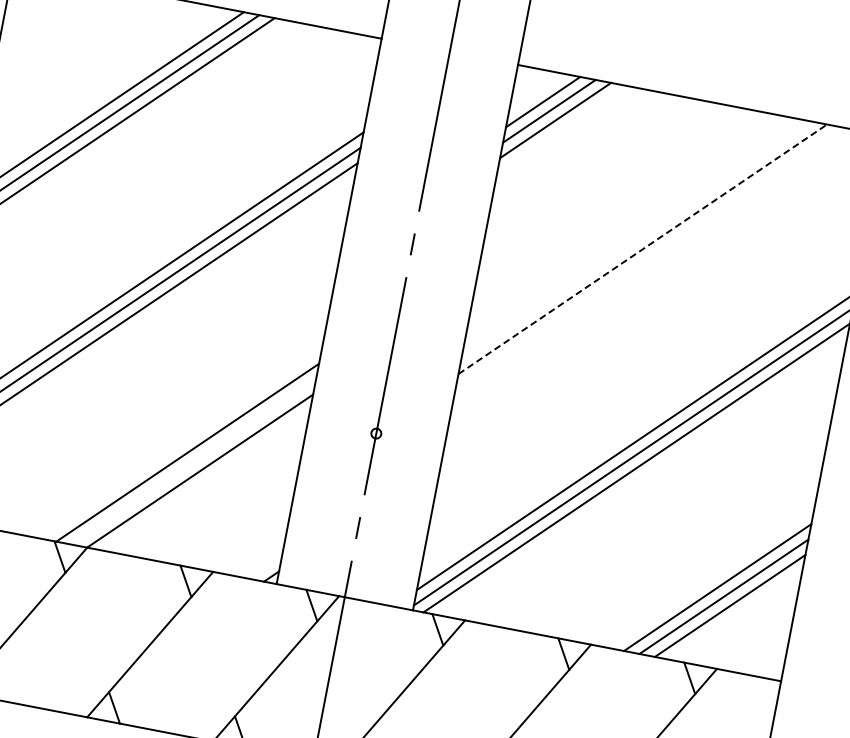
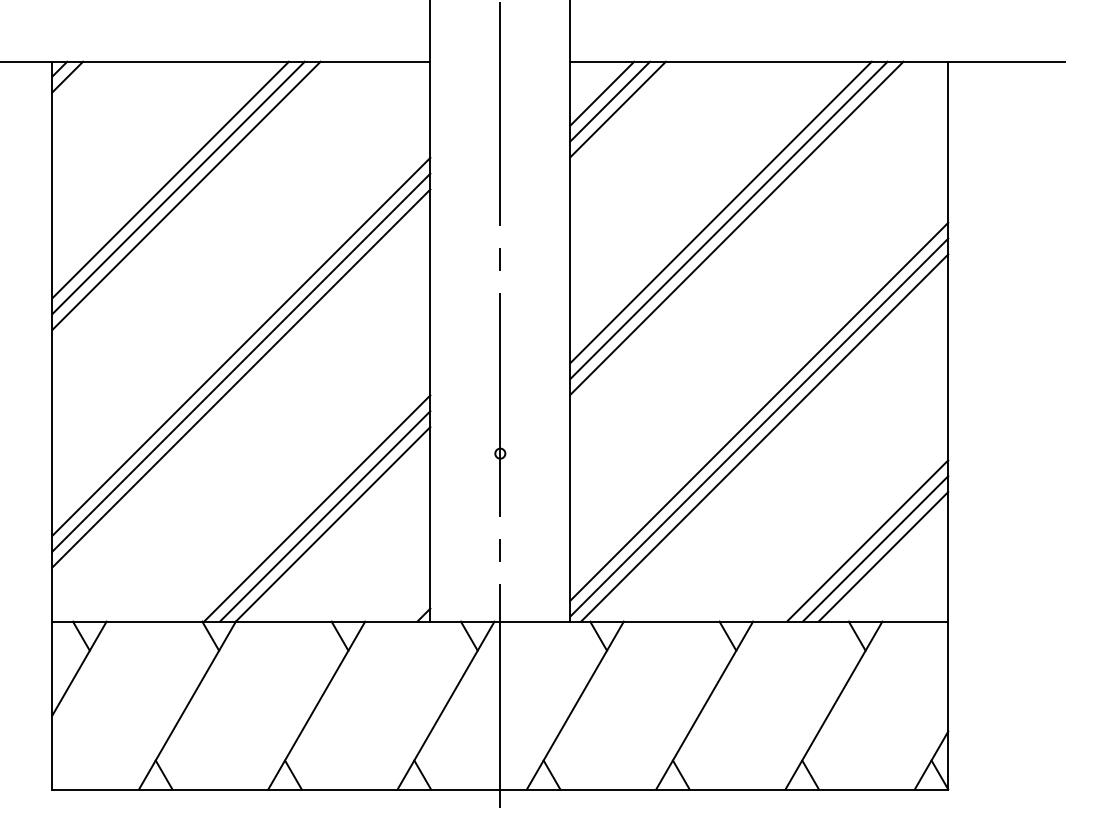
line: (636, 240) -> (720, 212), added
line: (643, 249) -> (729, 220), dashed -> solid
line: (648, 257) -> (736, 227), added
line: (193, 461) -> (324, 516), added

